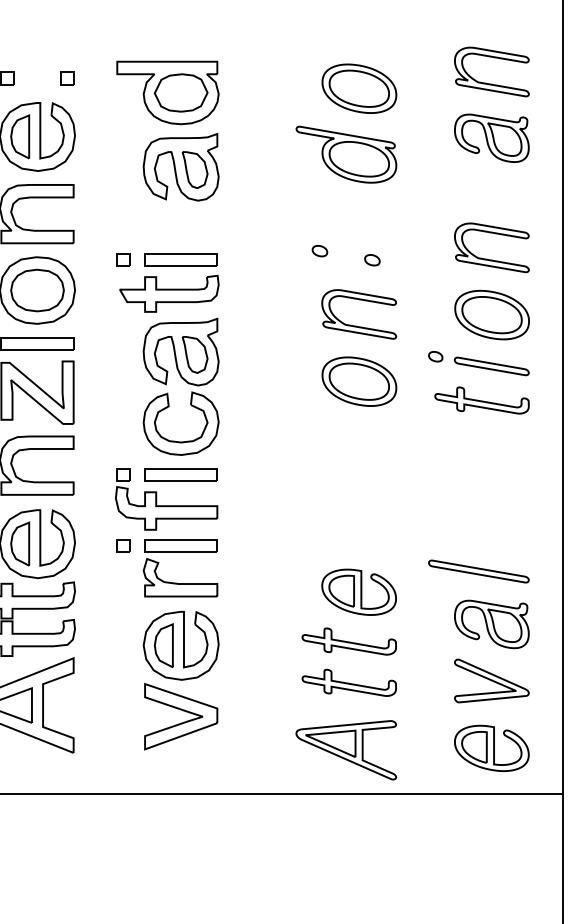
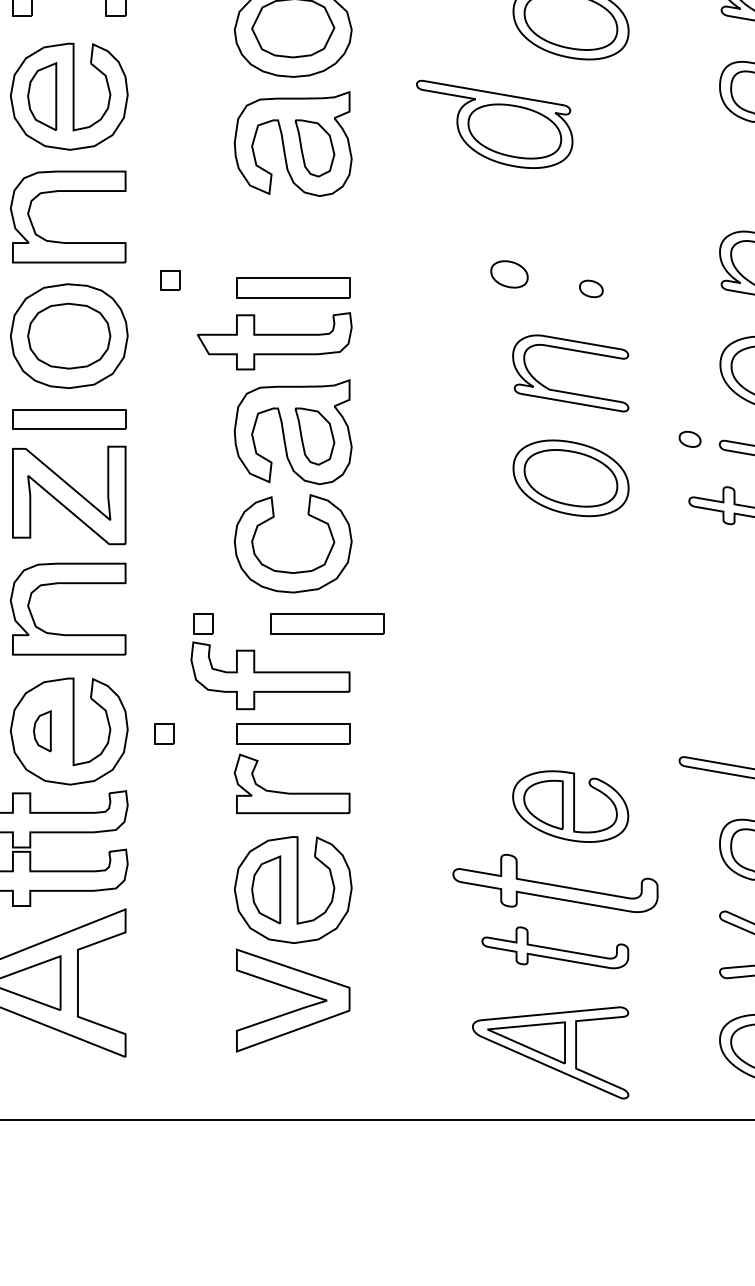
part: (346, 154) -> (494, 124), moved
part: (319, 251) -> (508, 275), size x1.6
part: (123, 259) -> (170, 279), moved
part: (180, 474) -> (326, 622), moved
part: (20, 543) -> (42, 730), size x0.6
part: (123, 545) -> (164, 733), moved
part: (348, 641) -> (554, 883), size x1.4

